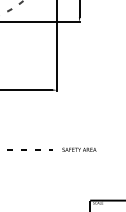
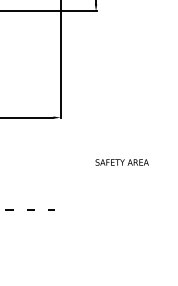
text: (79, 149) -> (122, 161), moved

